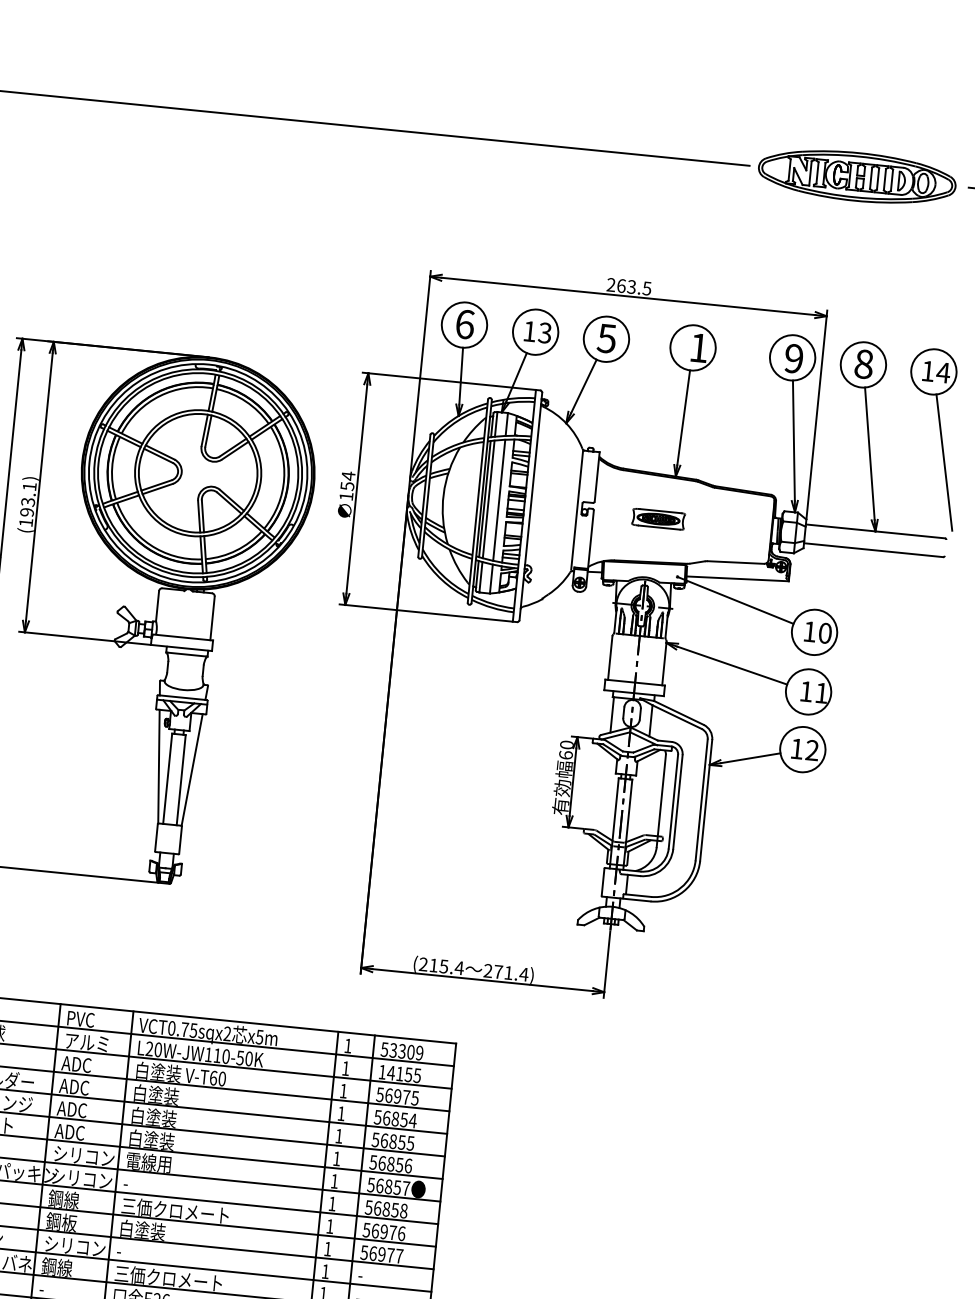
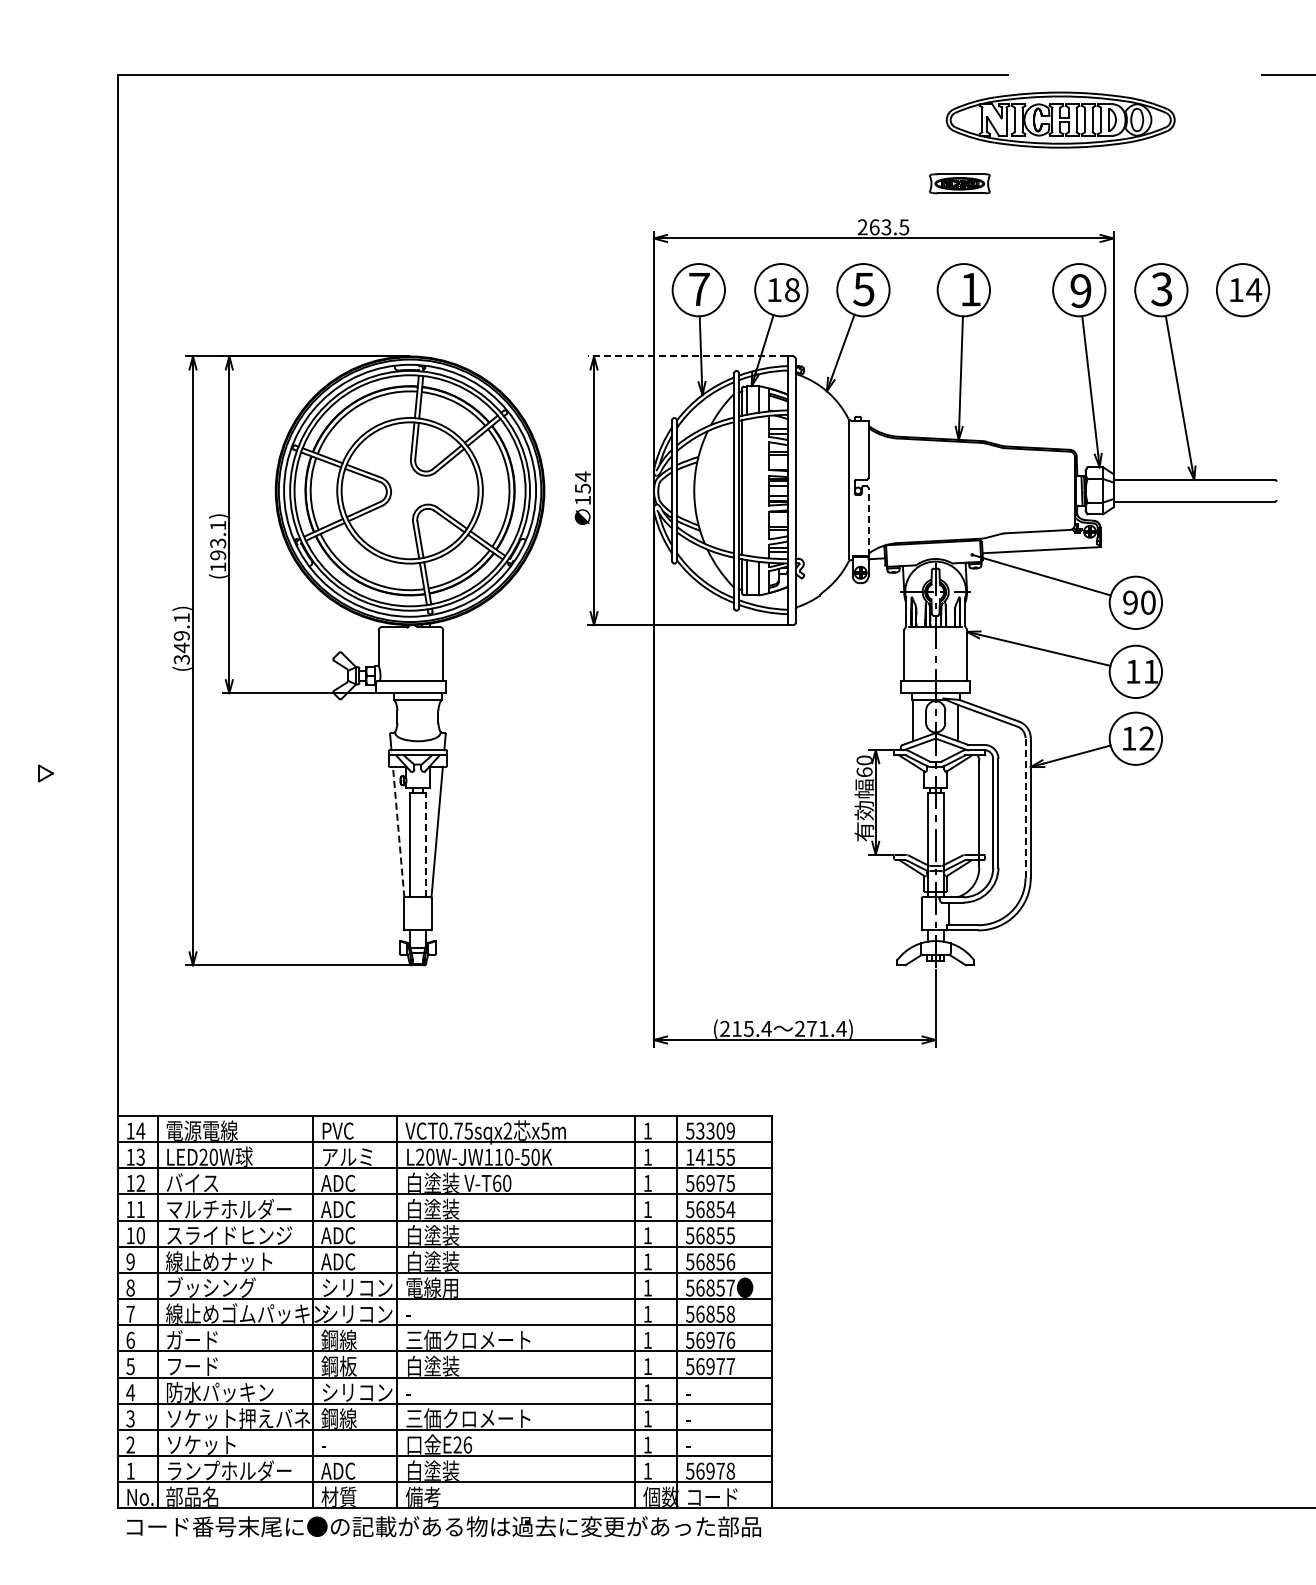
part: (857, 176) -> (1060, 119), moved
text: (465, 324) -> (699, 289), 6 -> 7
text: (544, 333) -> (791, 290), 13 -> 18
text: (863, 364) -> (1161, 289), 8 -> 3
line: (449, 381) -> (687, 356), solid -> dashed
line: (944, 462) -> (1265, 392), removed
line: (488, 499) -> (746, 487), removed
line: (498, 500) -> (758, 487), removed
part: (658, 518) -> (959, 183), moved
line: (590, 540) -> (868, 522), solid -> dashed
text: (809, 631) -> (1130, 602), 10 -> 90
line: (158, 767) -> (398, 832), solid -> dashed
line: (181, 779) -> (425, 844), solid -> dashed
line: (701, 799) -> (1025, 807), solid -> dashed

